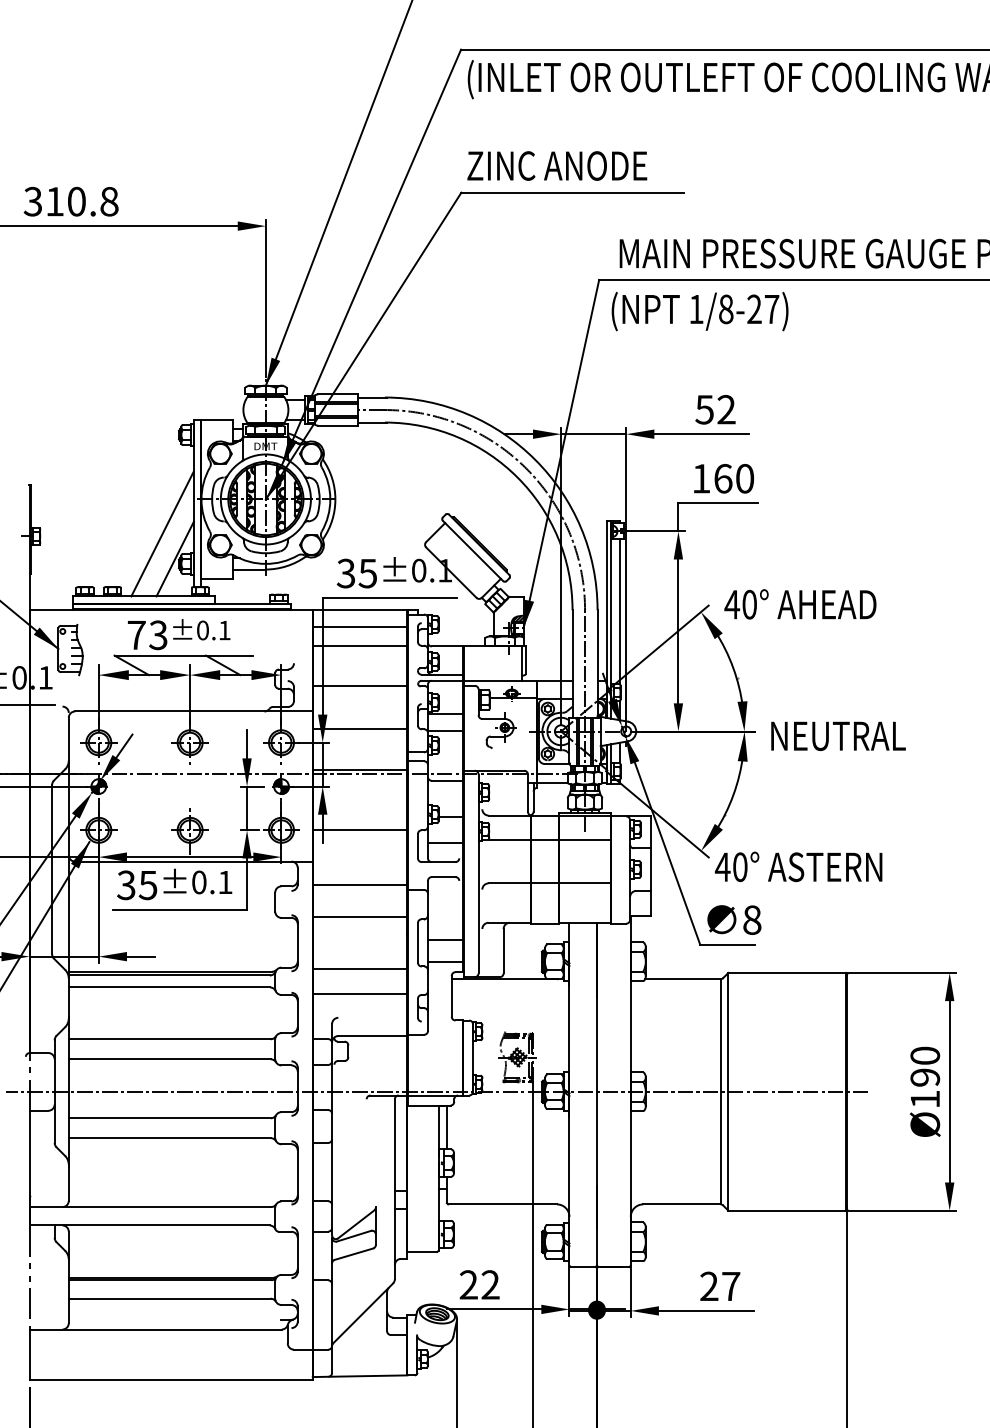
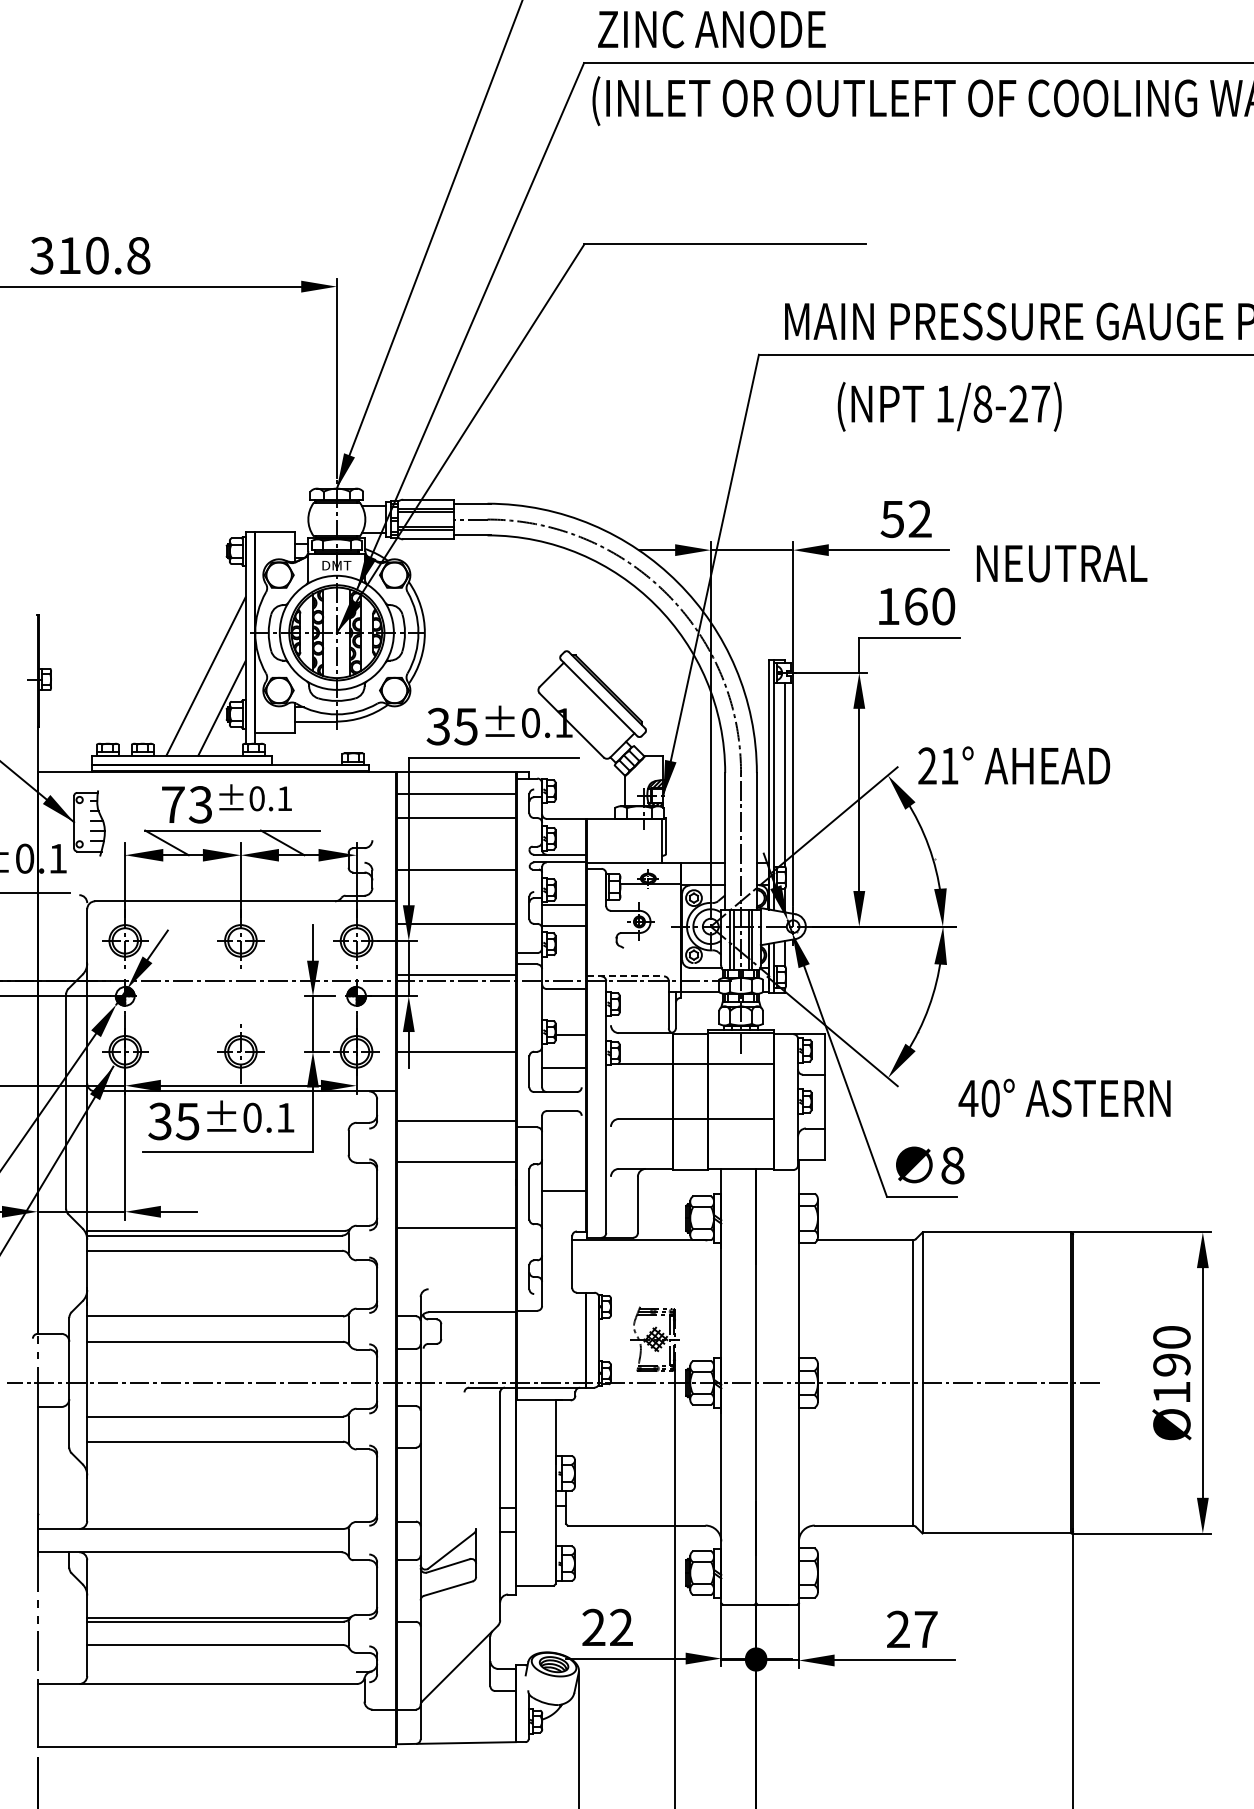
text: (556, 166) -> (711, 29), moved
text: (699, 311) -> (949, 406), moved
text: (740, 604) -> (937, 765), 40° -> 21°
text: (838, 736) -> (1061, 563), moved
line: (494, 770) -> (626, 976), solid -> dashed
text: (798, 866) -> (1064, 1097), moved
line: (445, 961) -> (564, 1218), removed
line: (360, 994) -> (456, 1259), removed
line: (447, 1126) -> (566, 1427), removed

